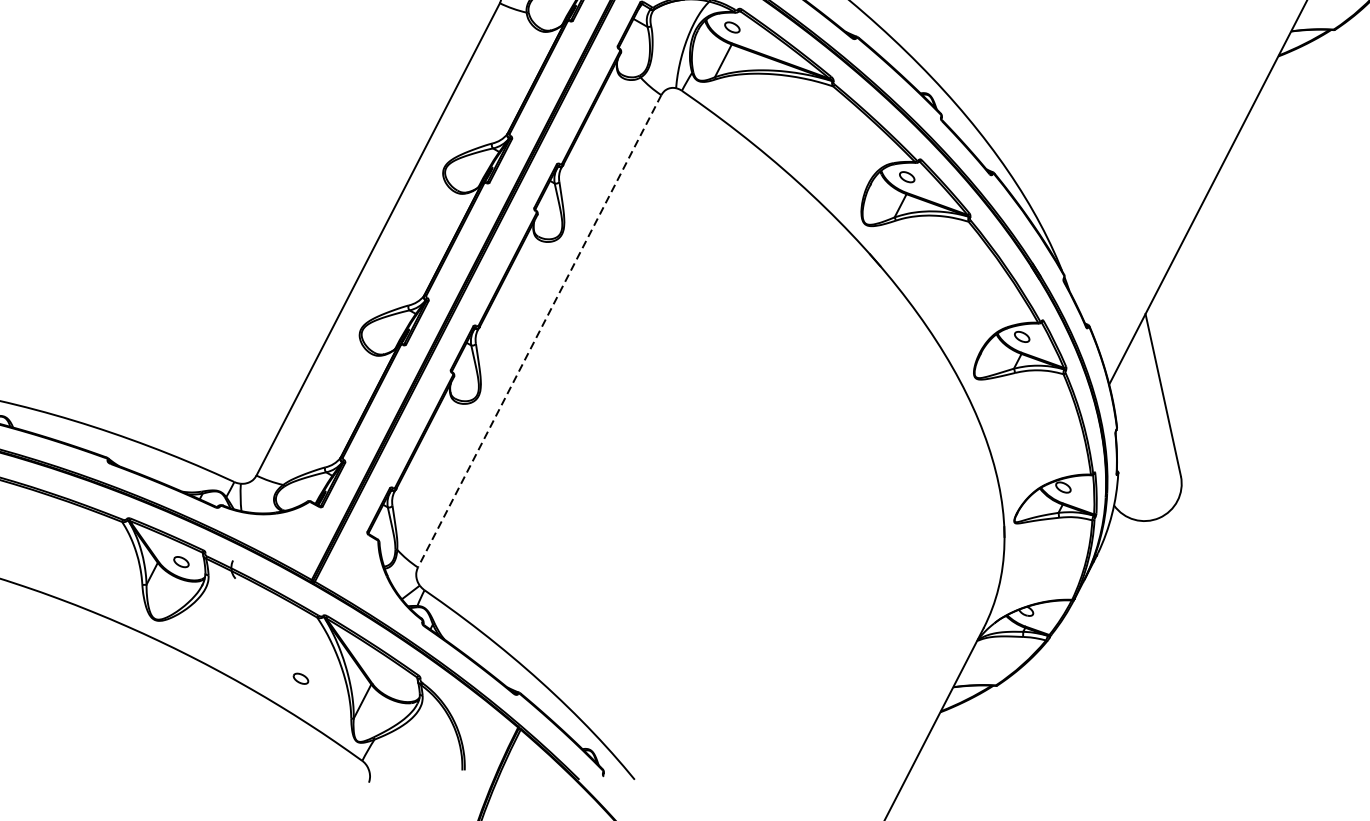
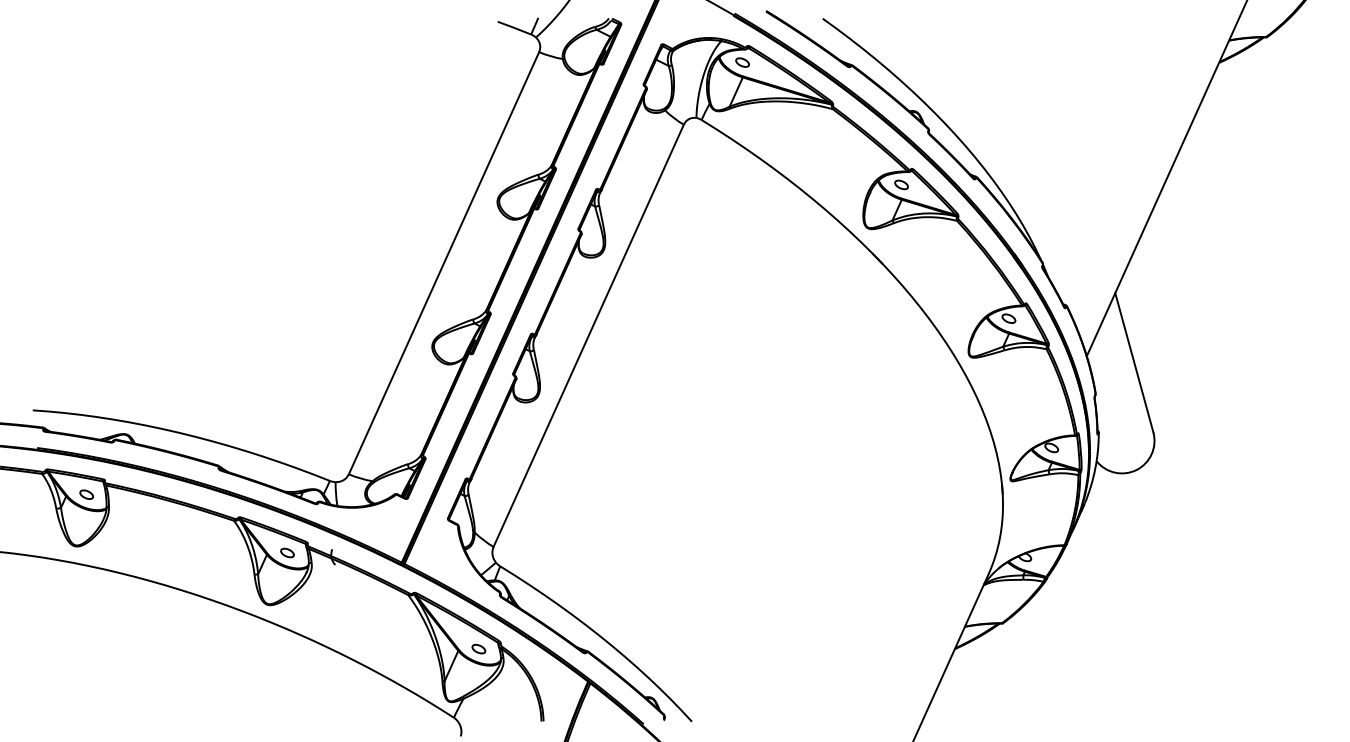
line: (539, 330) -> (588, 335), dashed -> solid
part: (300, 678) -> (478, 648), moved

